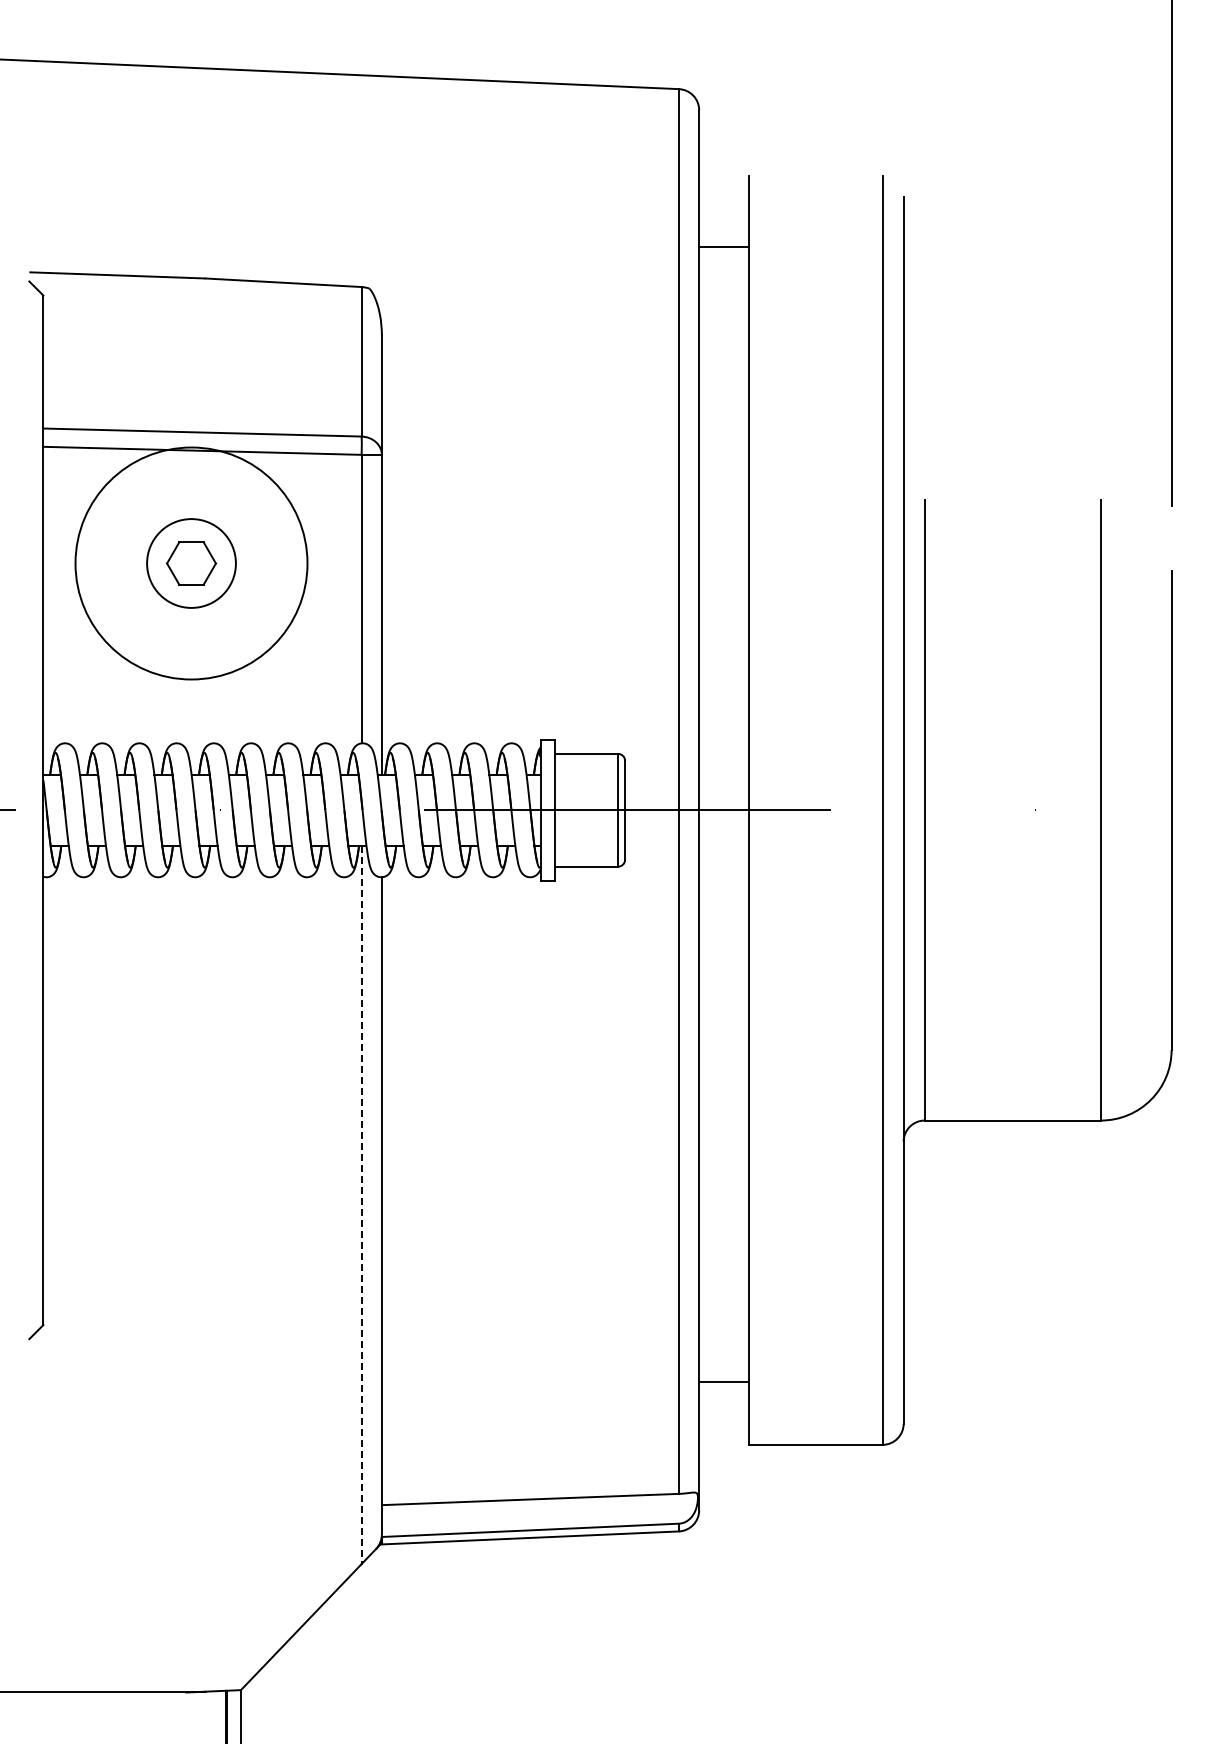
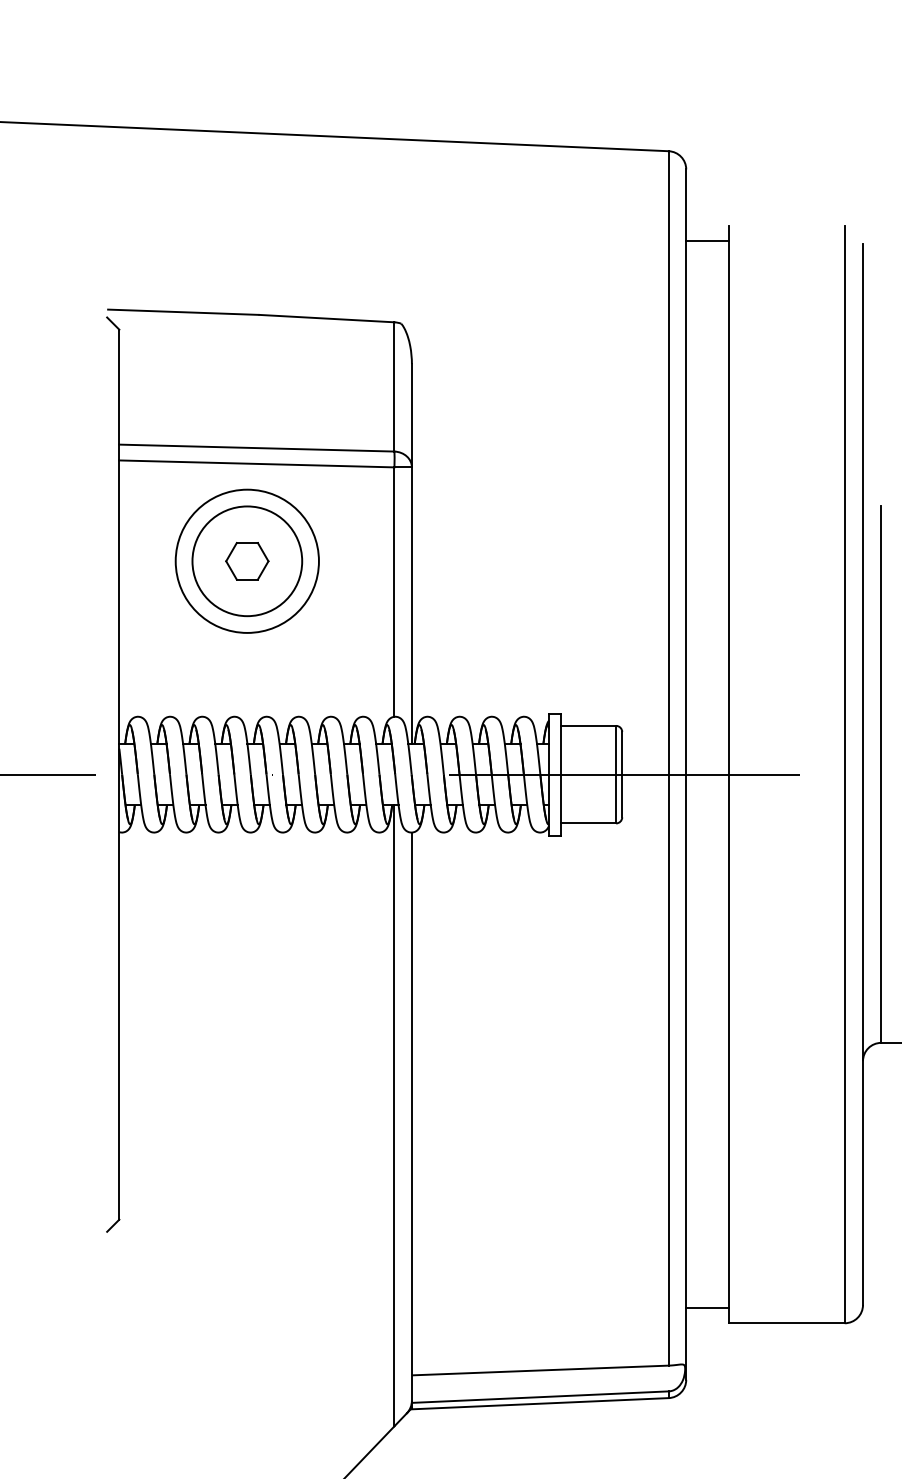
line: (723, 247) -> (707, 241), moved
circle: (191, 563) -> (247, 561), size x0.71
circle: (191, 563) -> (247, 561), size x1.43
line: (361, 1205) -> (394, 1116), dashed -> solid
line: (723, 1382) -> (707, 1308), moved

